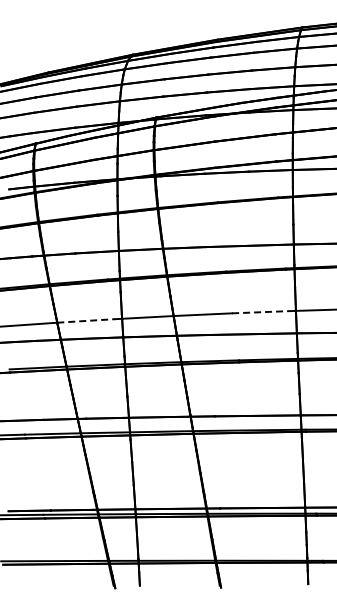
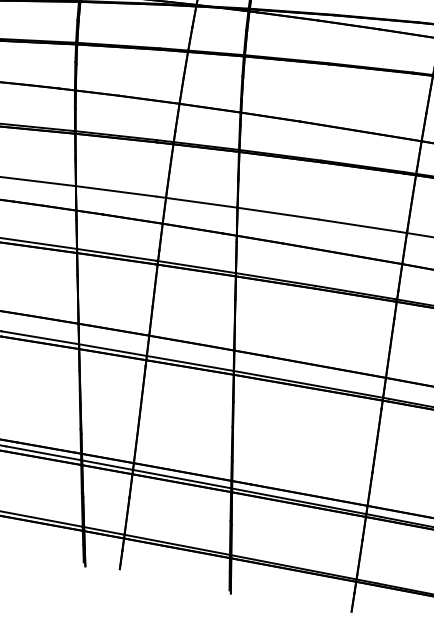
line: (261, 312) -> (359, 226), dashed -> solid
line: (86, 320) -> (116, 190), dashed -> solid

